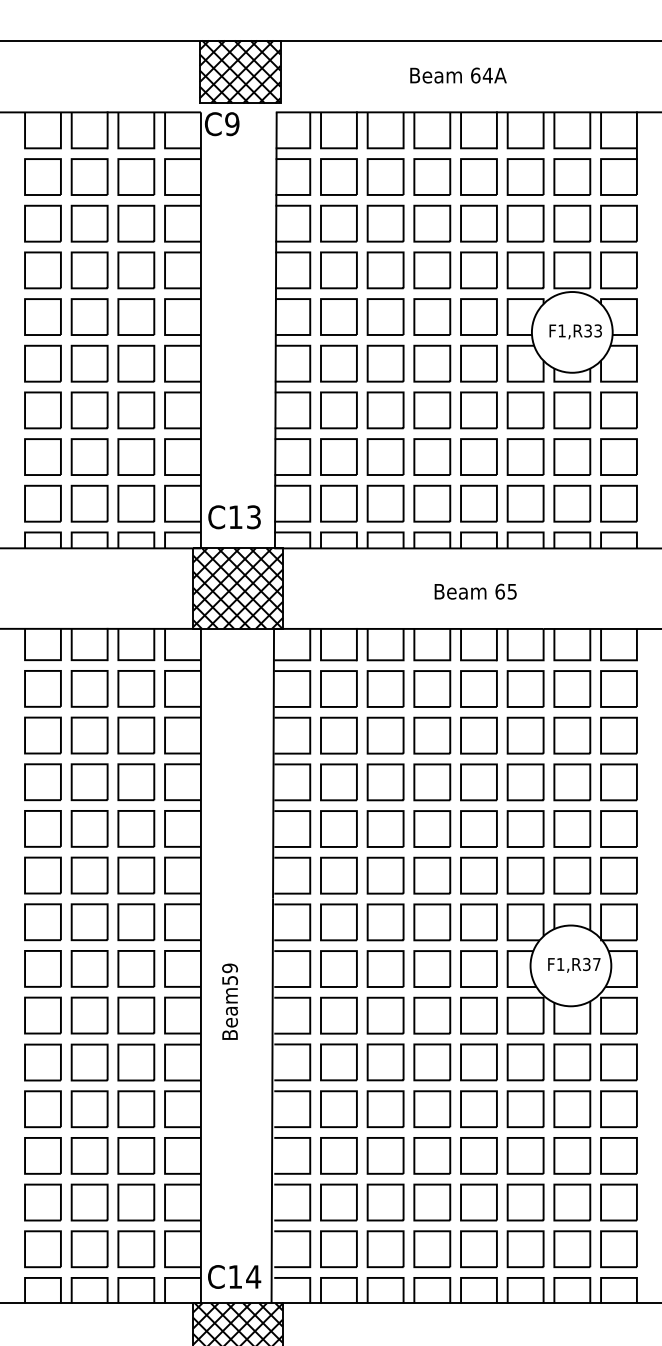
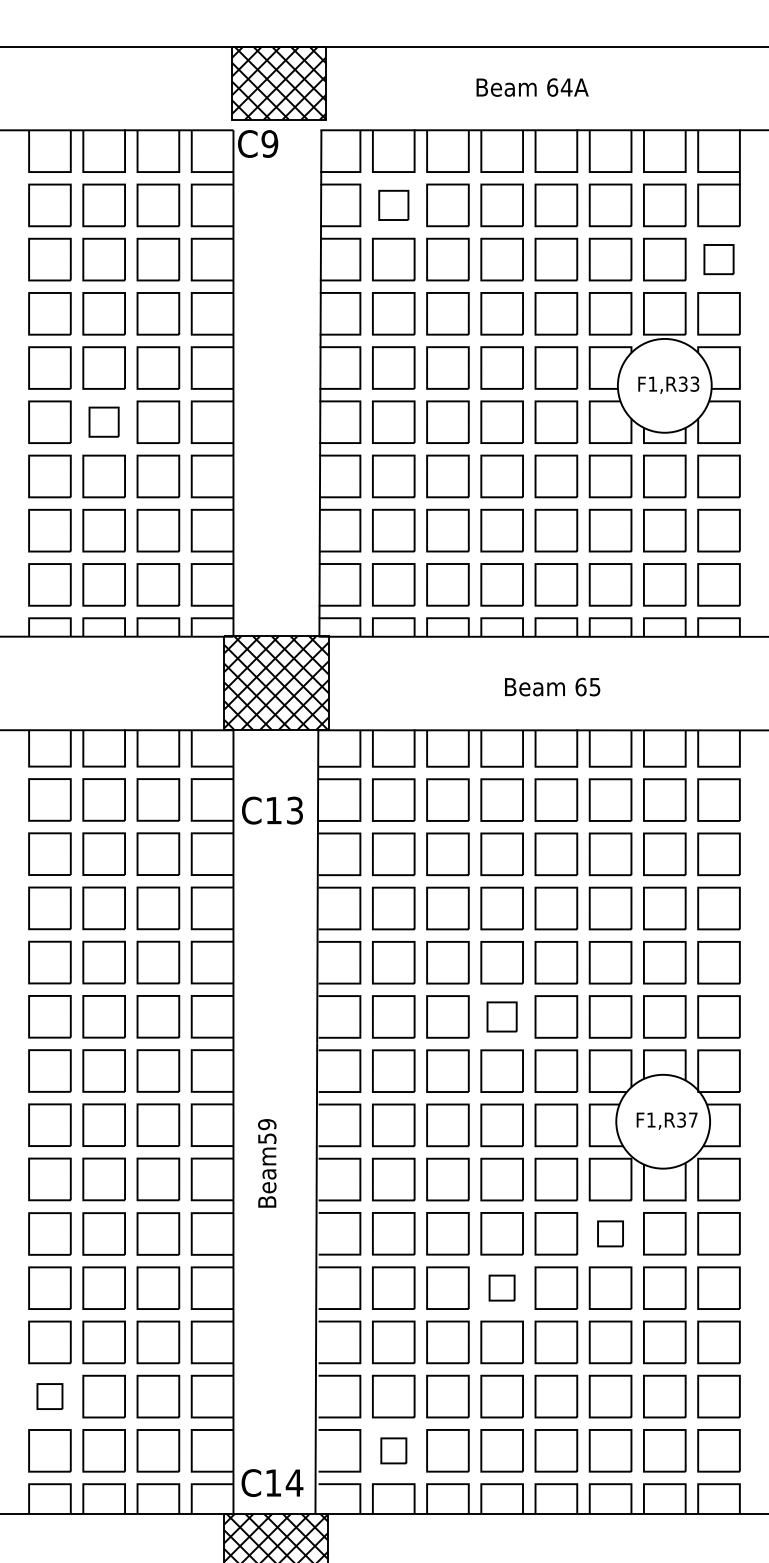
part: (338, 177) -> (393, 205), size x0.7
part: (618, 223) -> (718, 259), size x0.7
part: (89, 363) -> (103, 421), size x0.7
text: (234, 517) -> (272, 810), moved
part: (431, 875) -> (501, 1016), size x0.7
part: (525, 1062) -> (610, 1233), size x0.6
part: (431, 1108) -> (501, 1287), size x0.6
part: (42, 1202) -> (49, 1396), size x0.6
part: (338, 1248) -> (393, 1450), size x0.6

